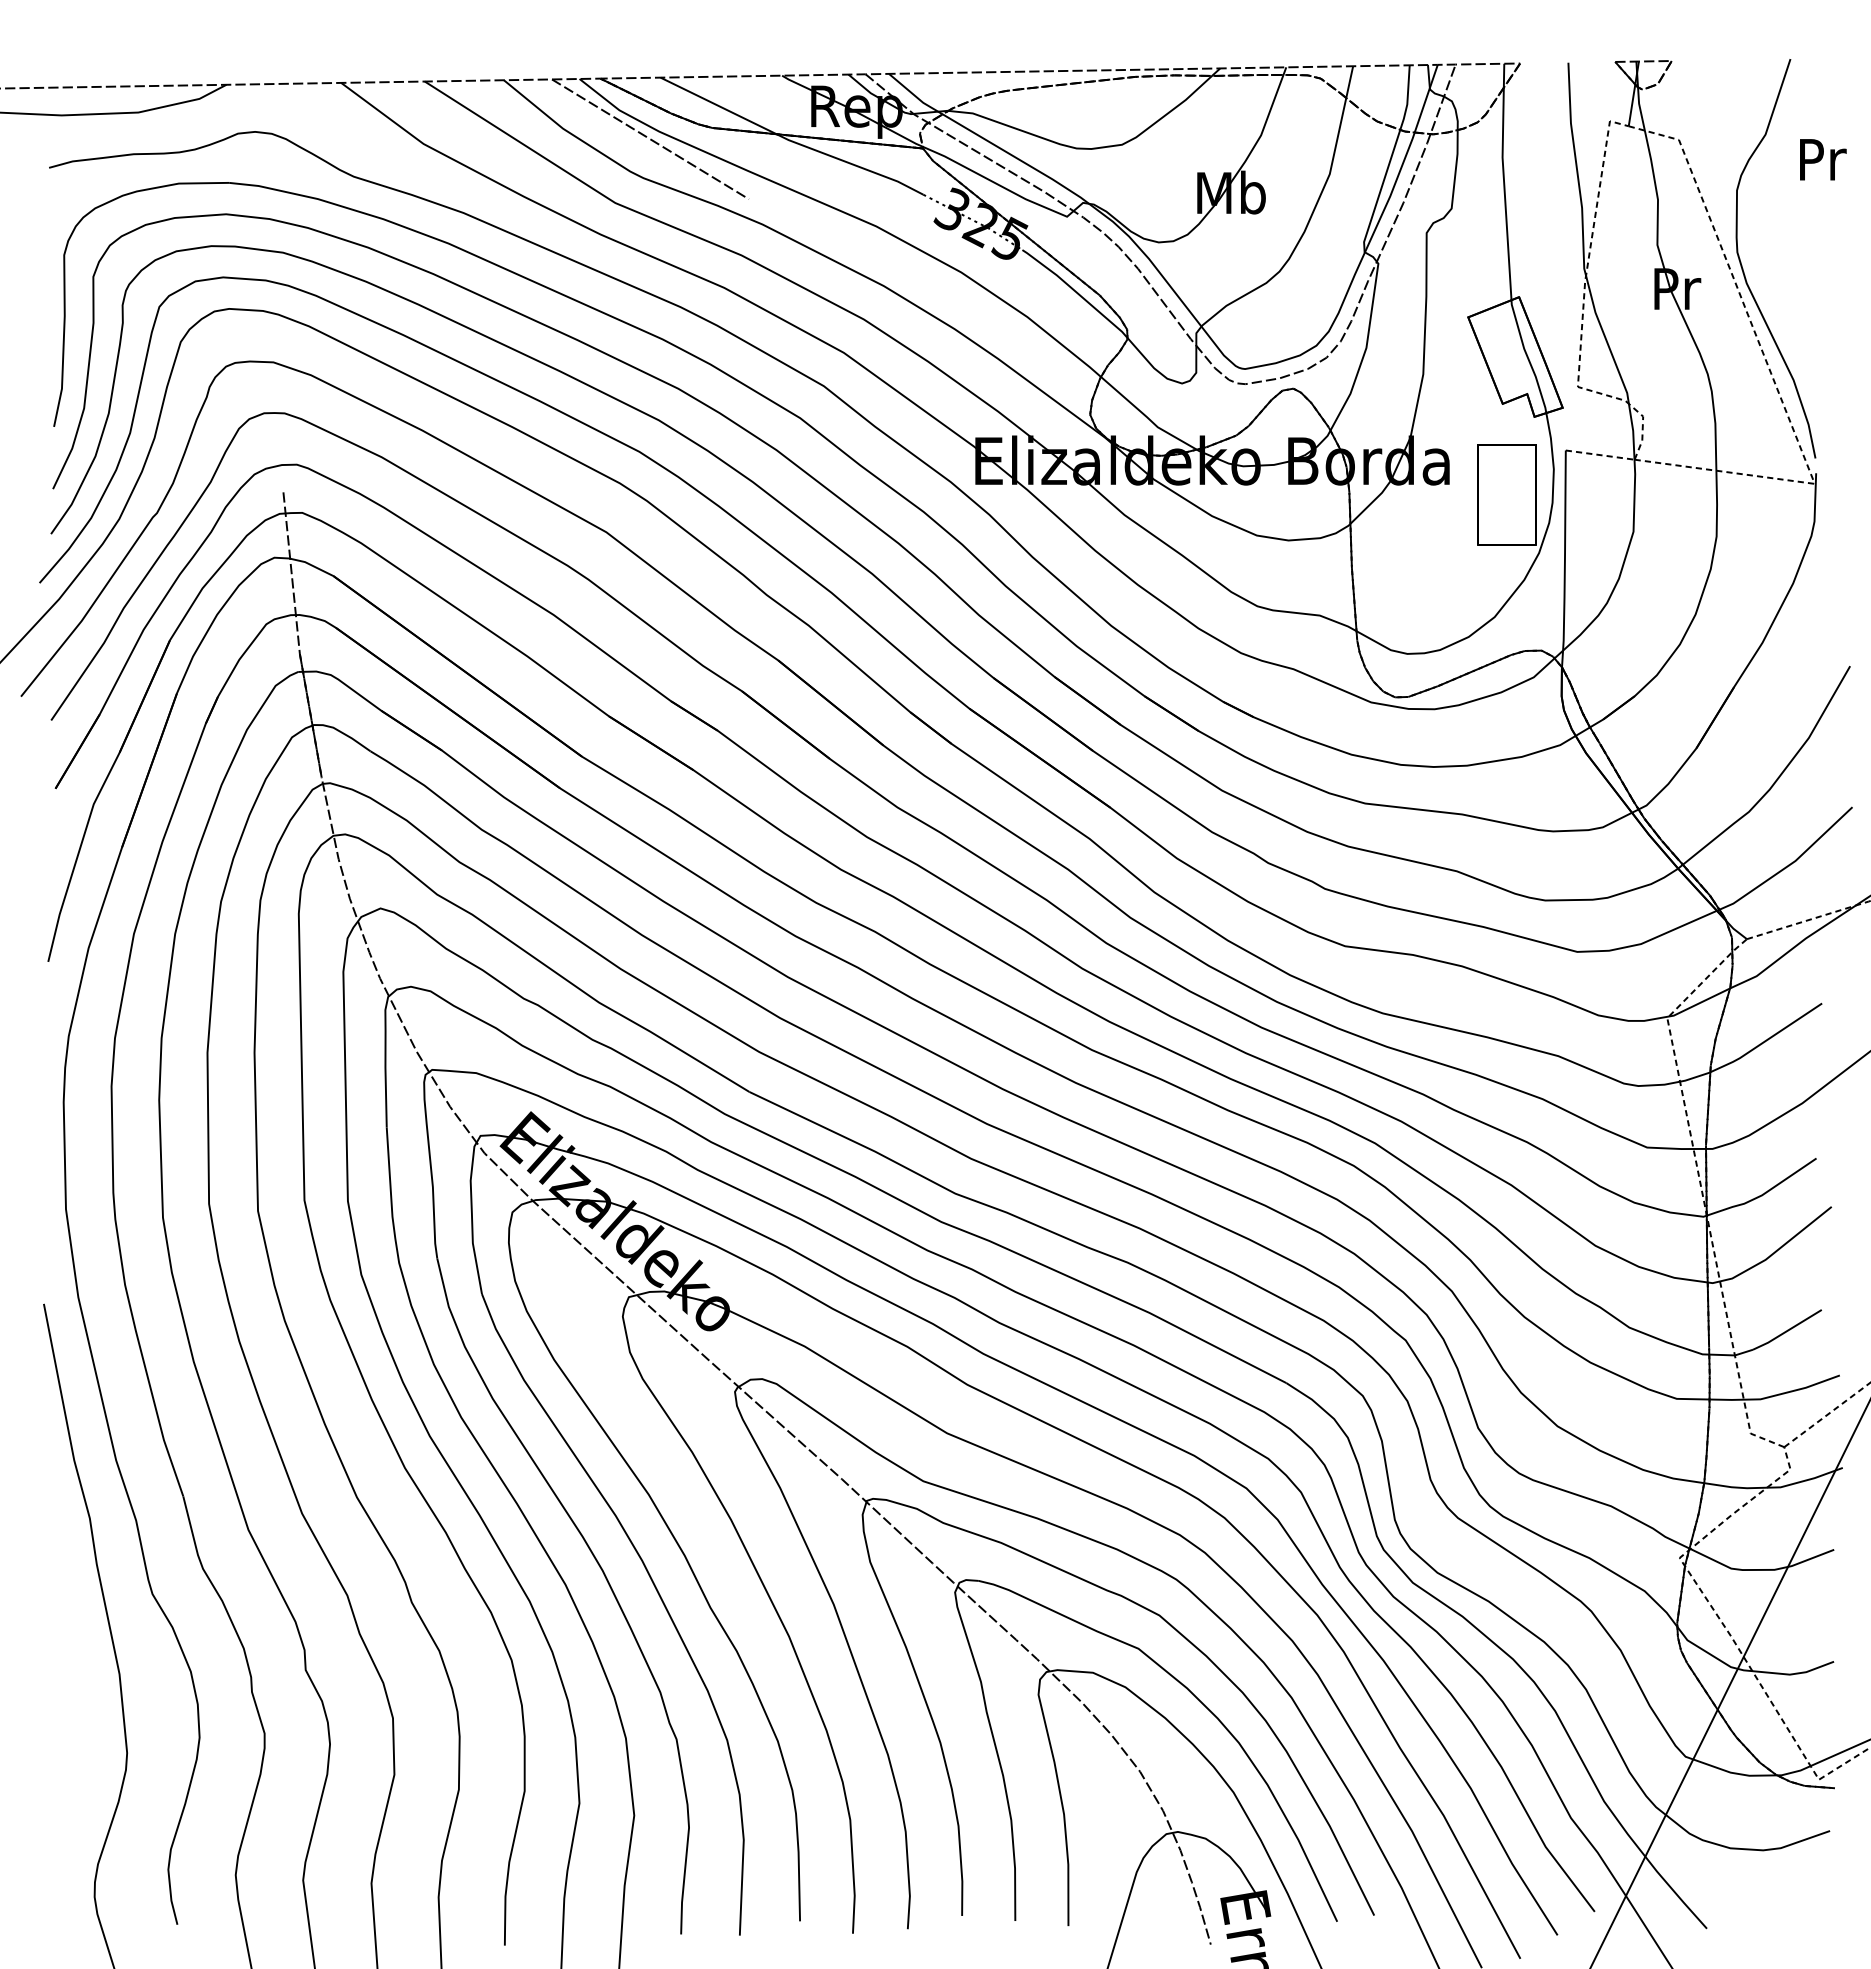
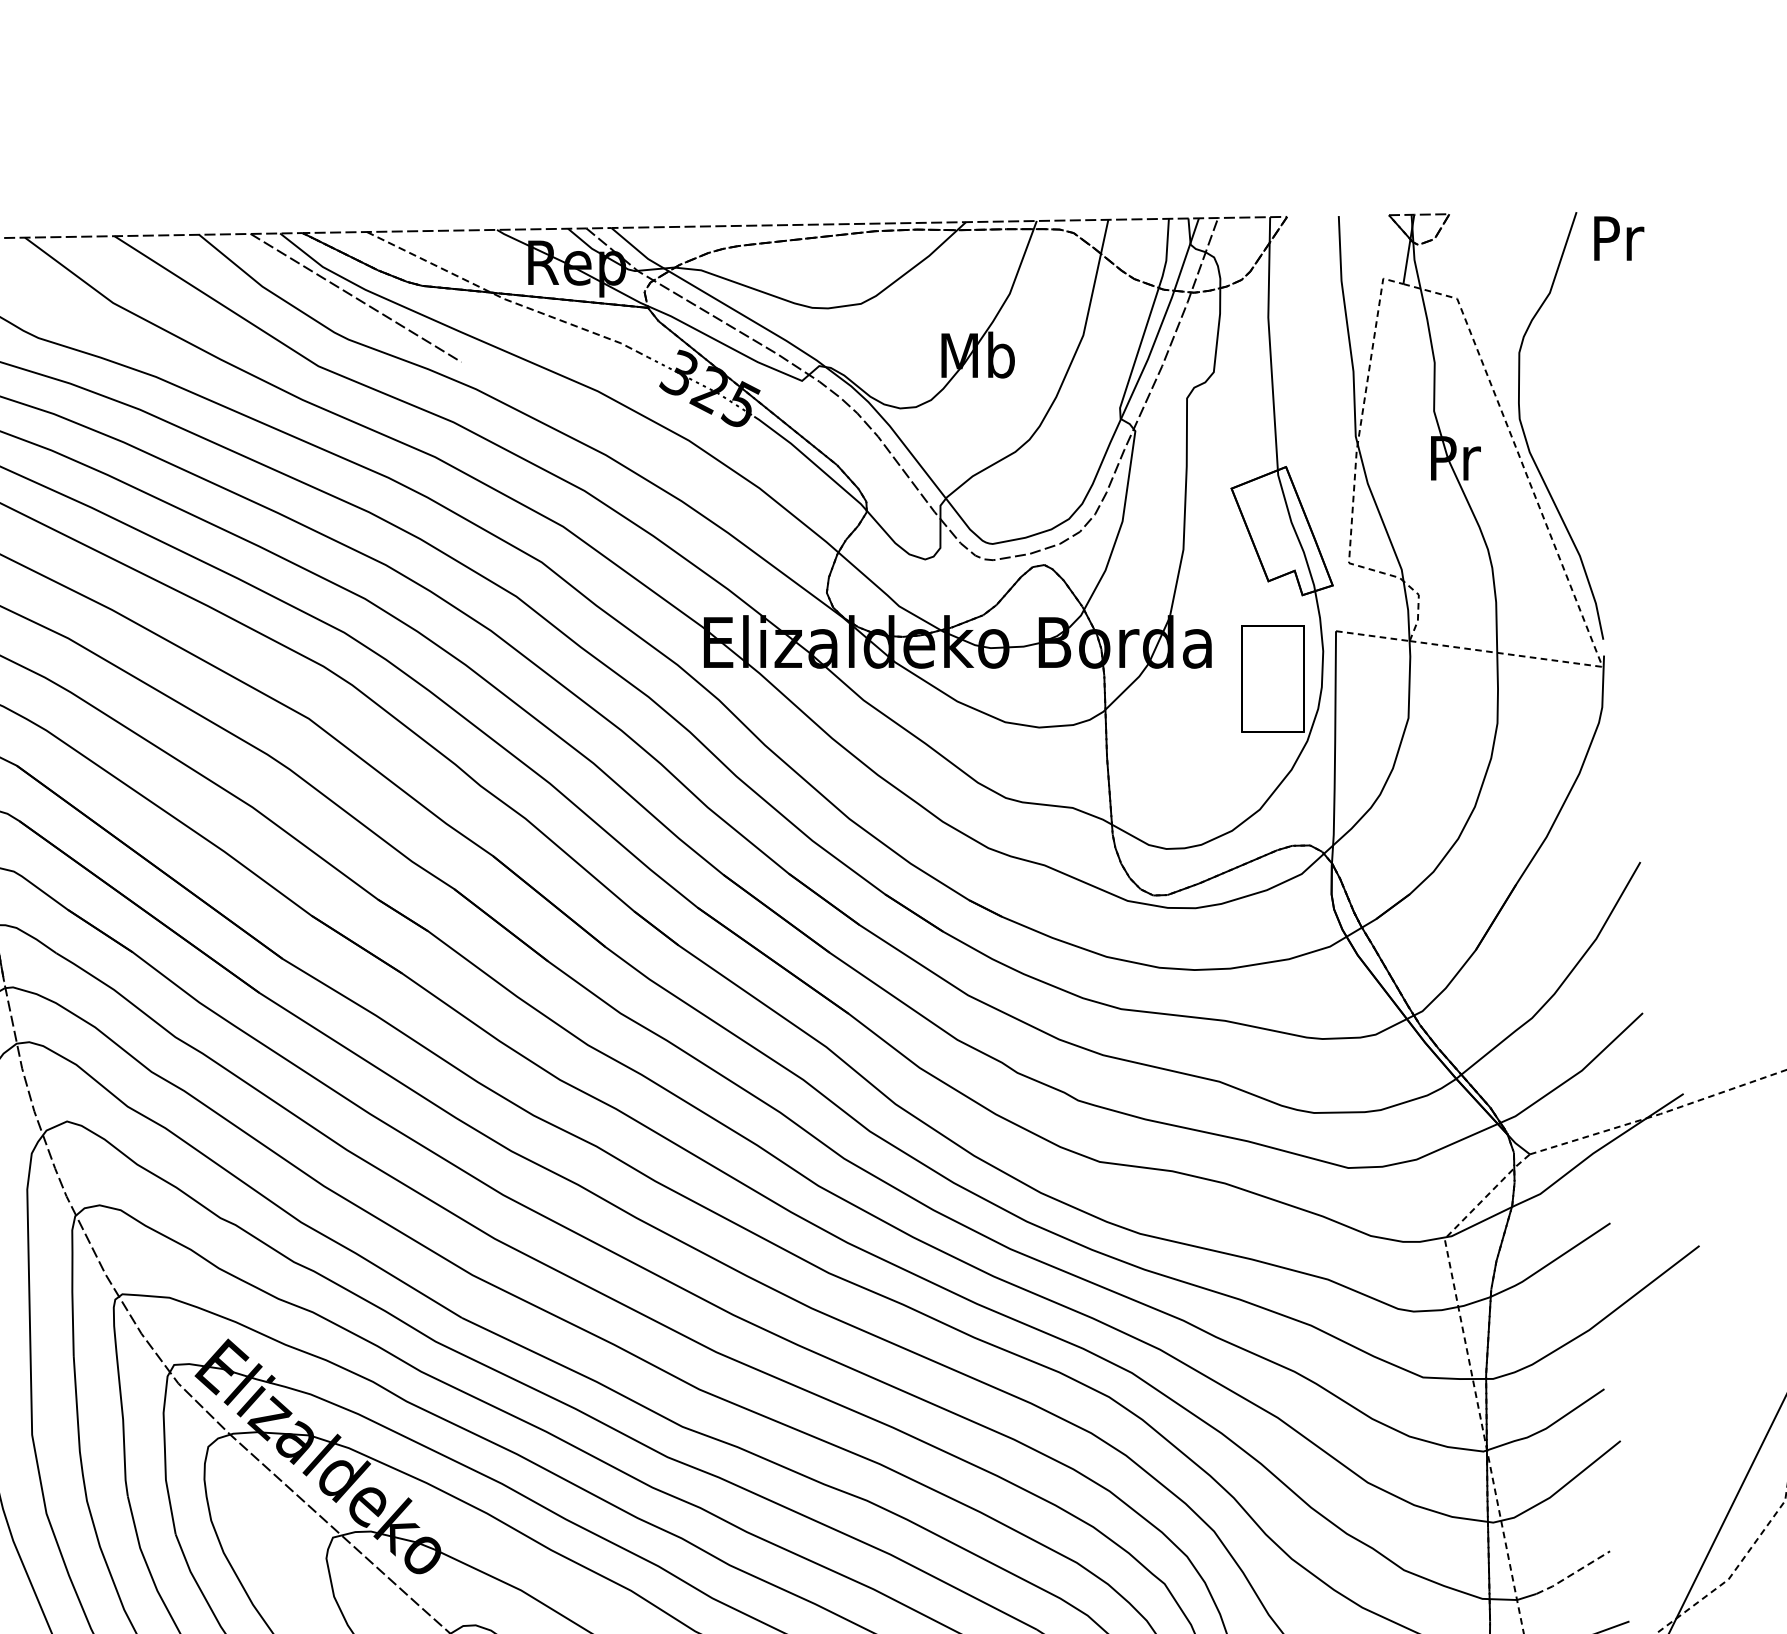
line: (790, 140) -> (505, 299), solid -> dashed
text: (1823, 159) -> (1619, 238), moved
line: (1787, 1330) -> (1573, 1573), solid -> dashed

